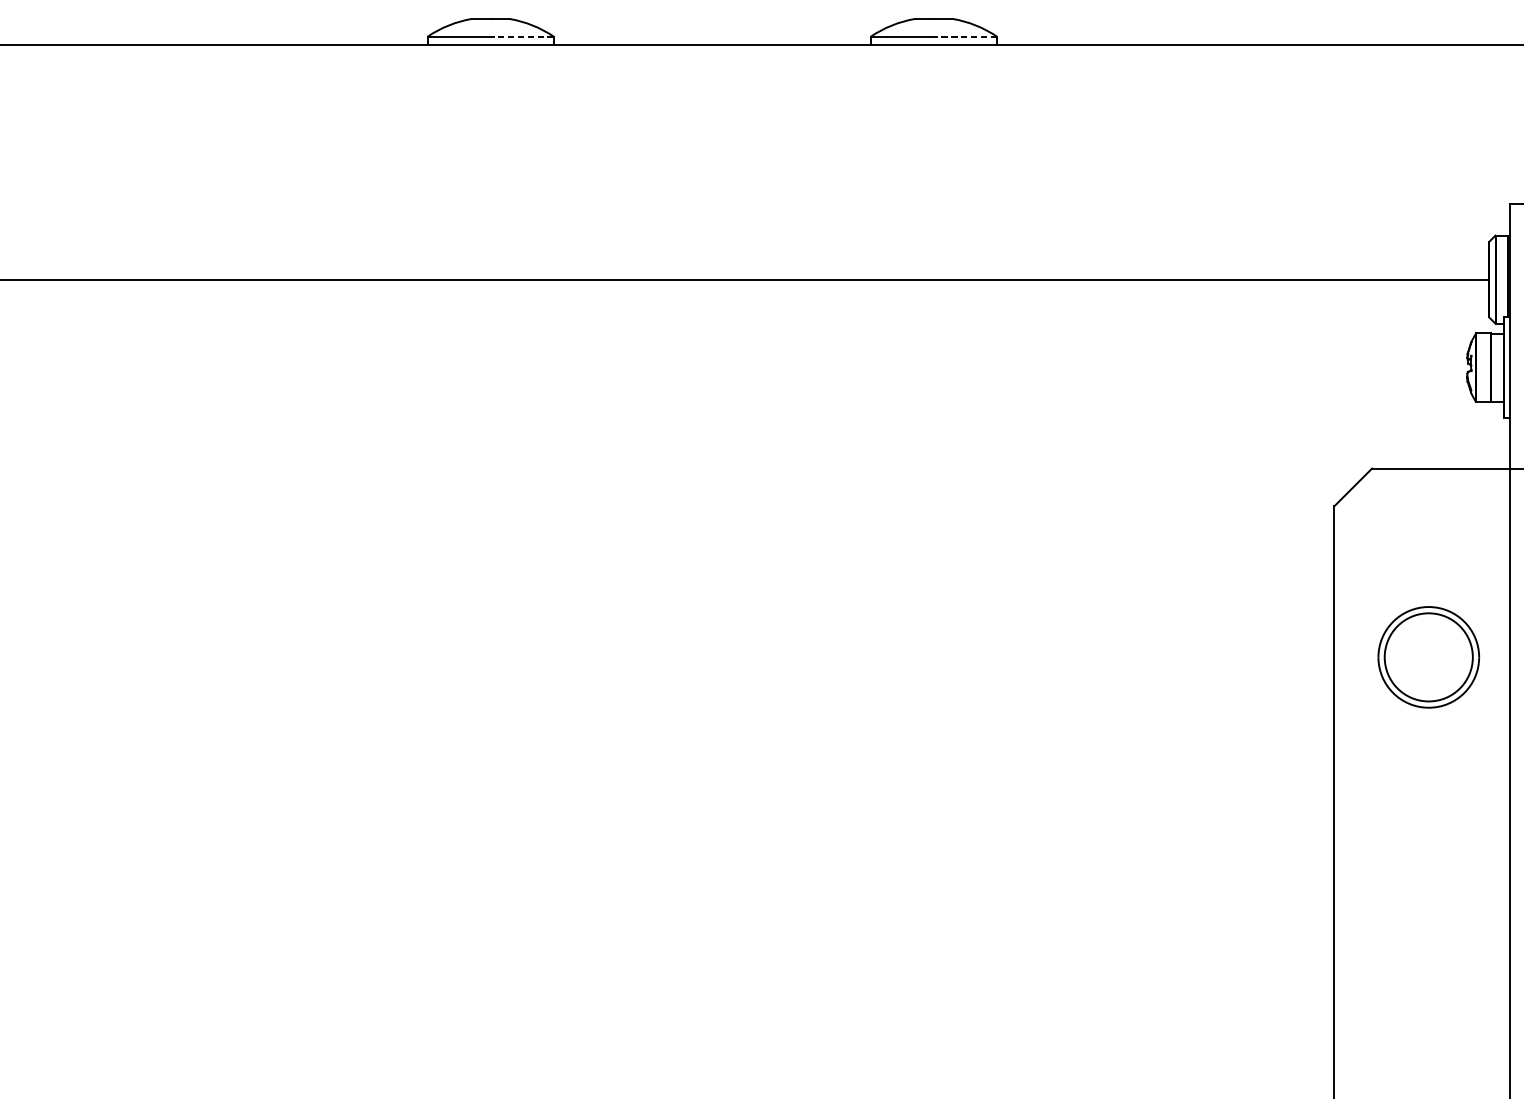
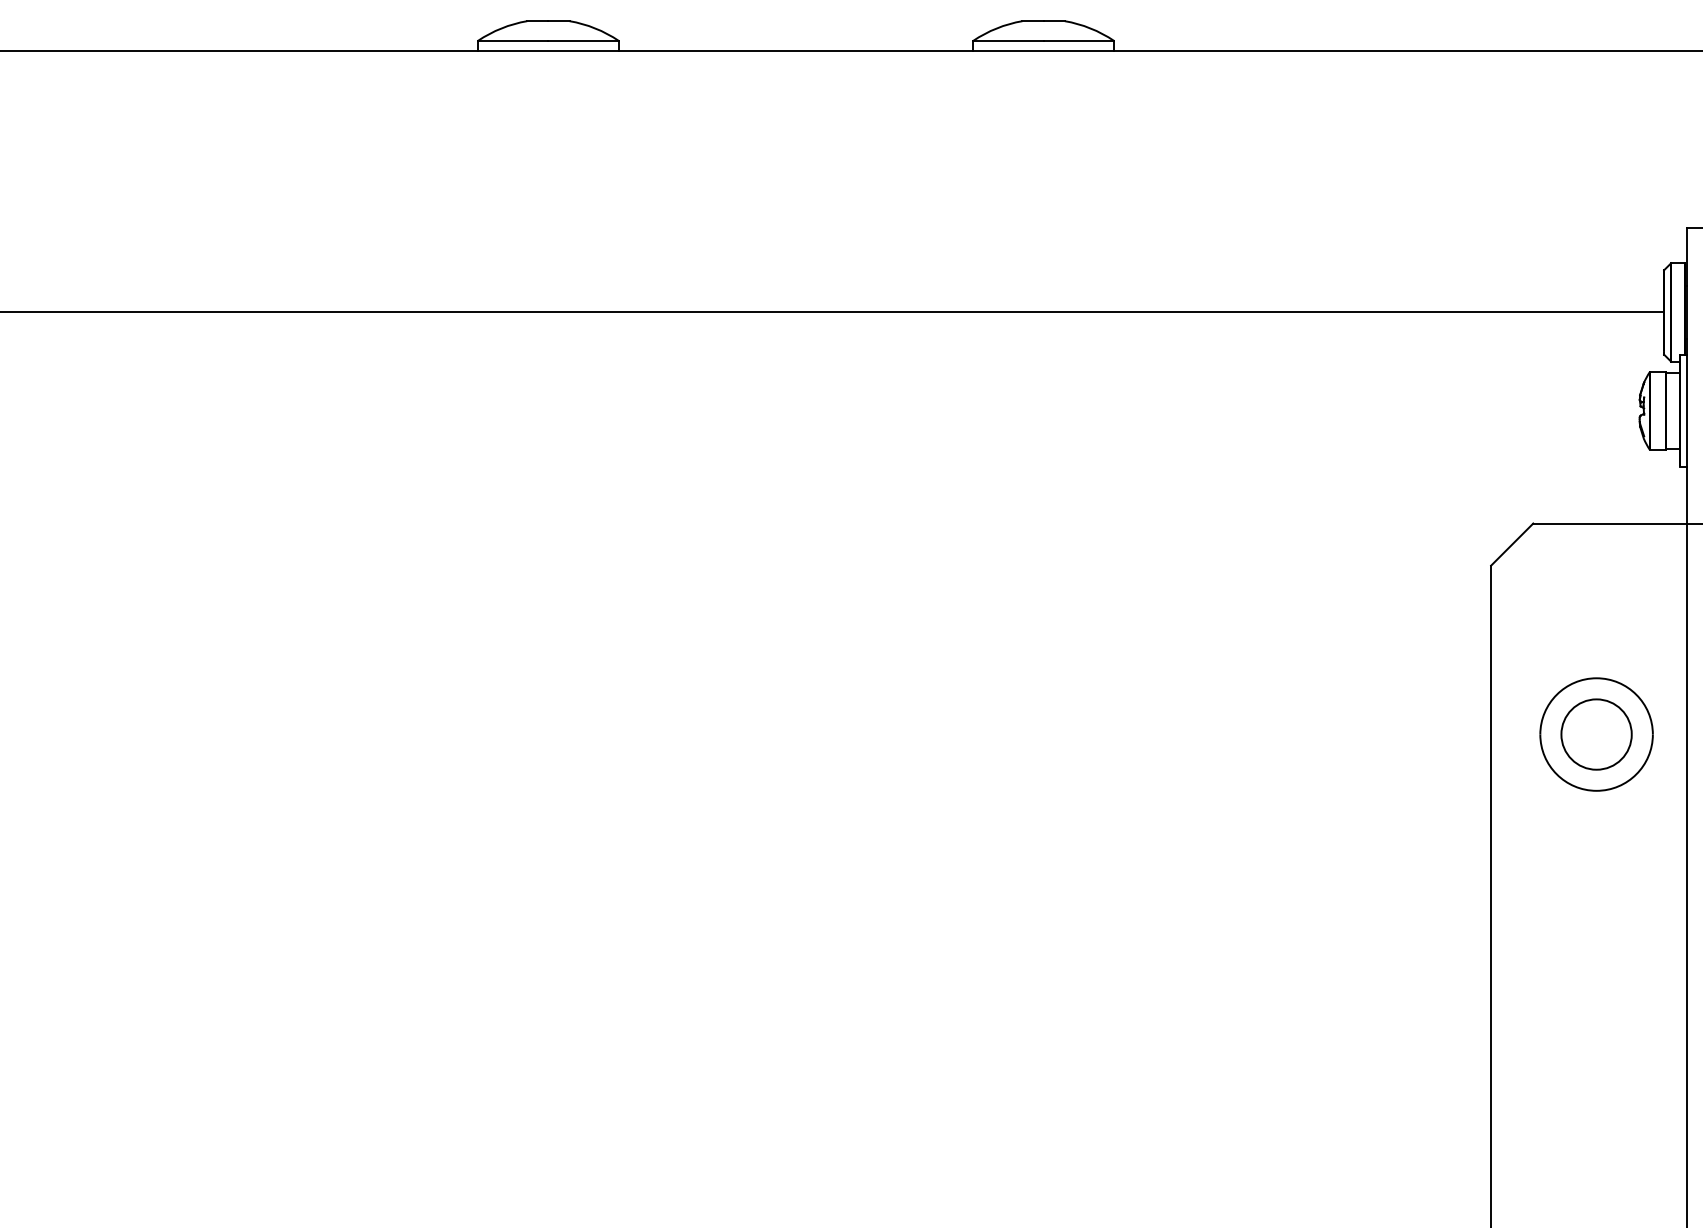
line: (522, 36) -> (583, 40), dashed -> solid
line: (965, 36) -> (1078, 40), dashed -> solid
circle: (1428, 657) -> (1596, 734), size x0.71

